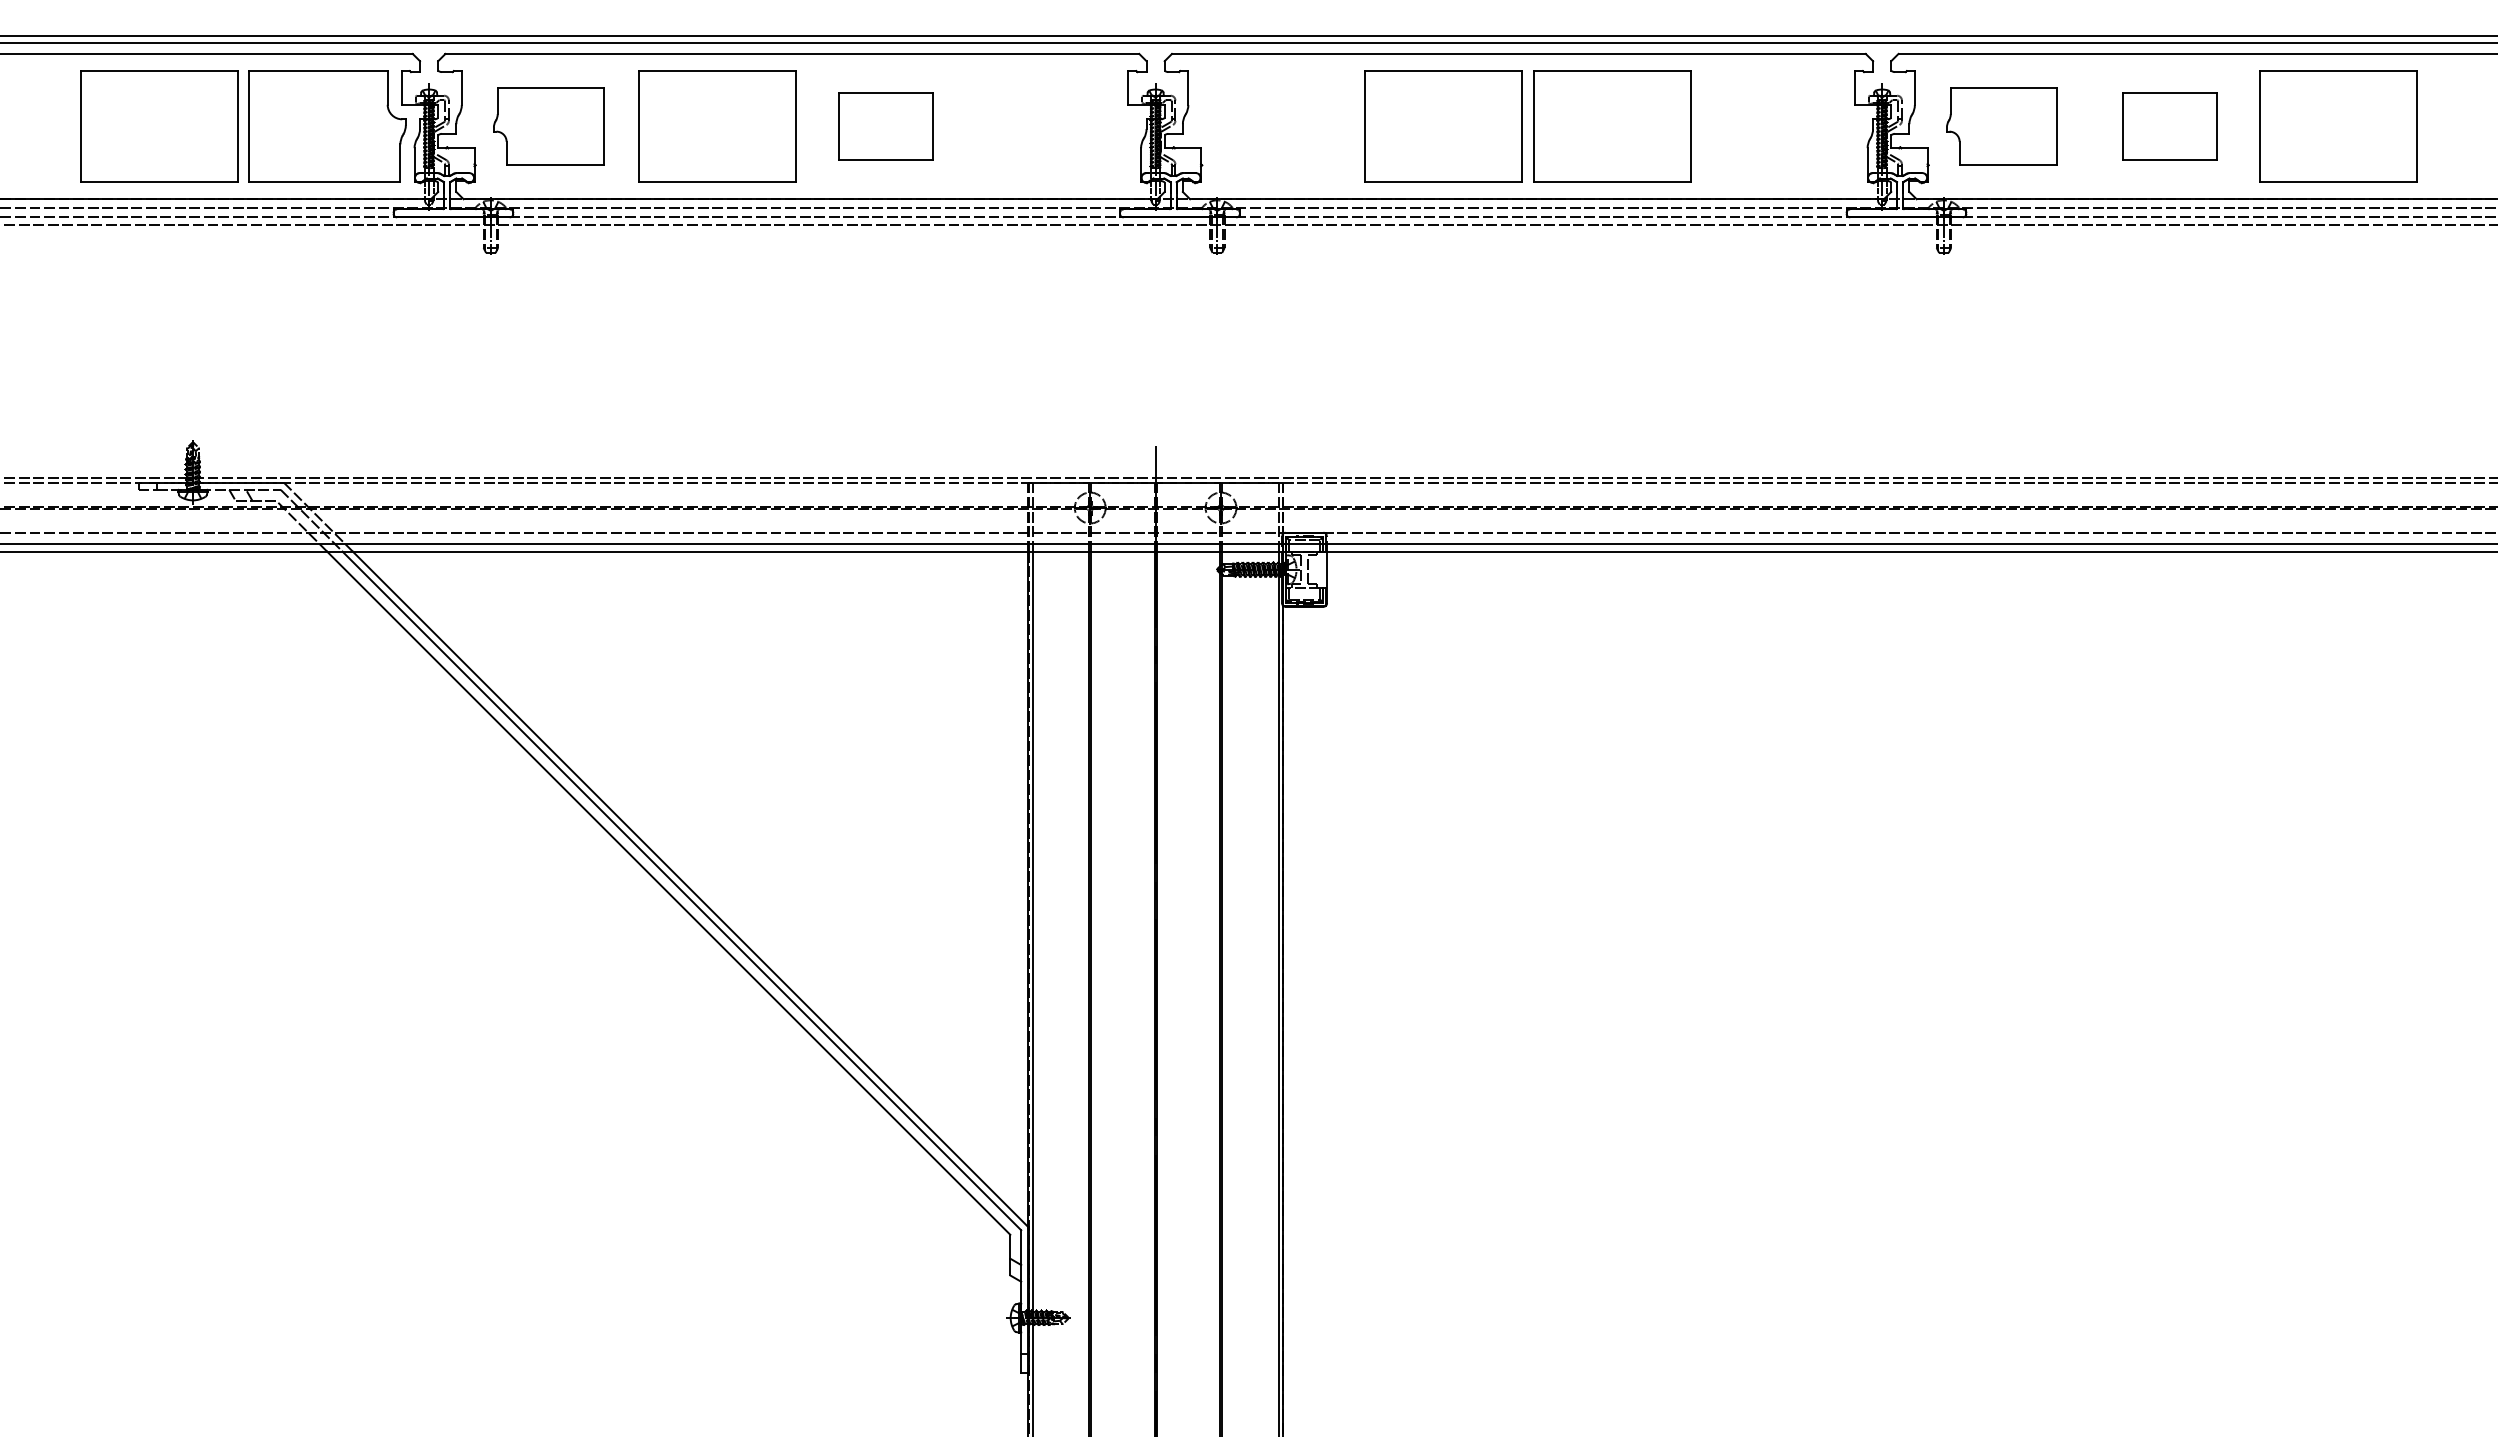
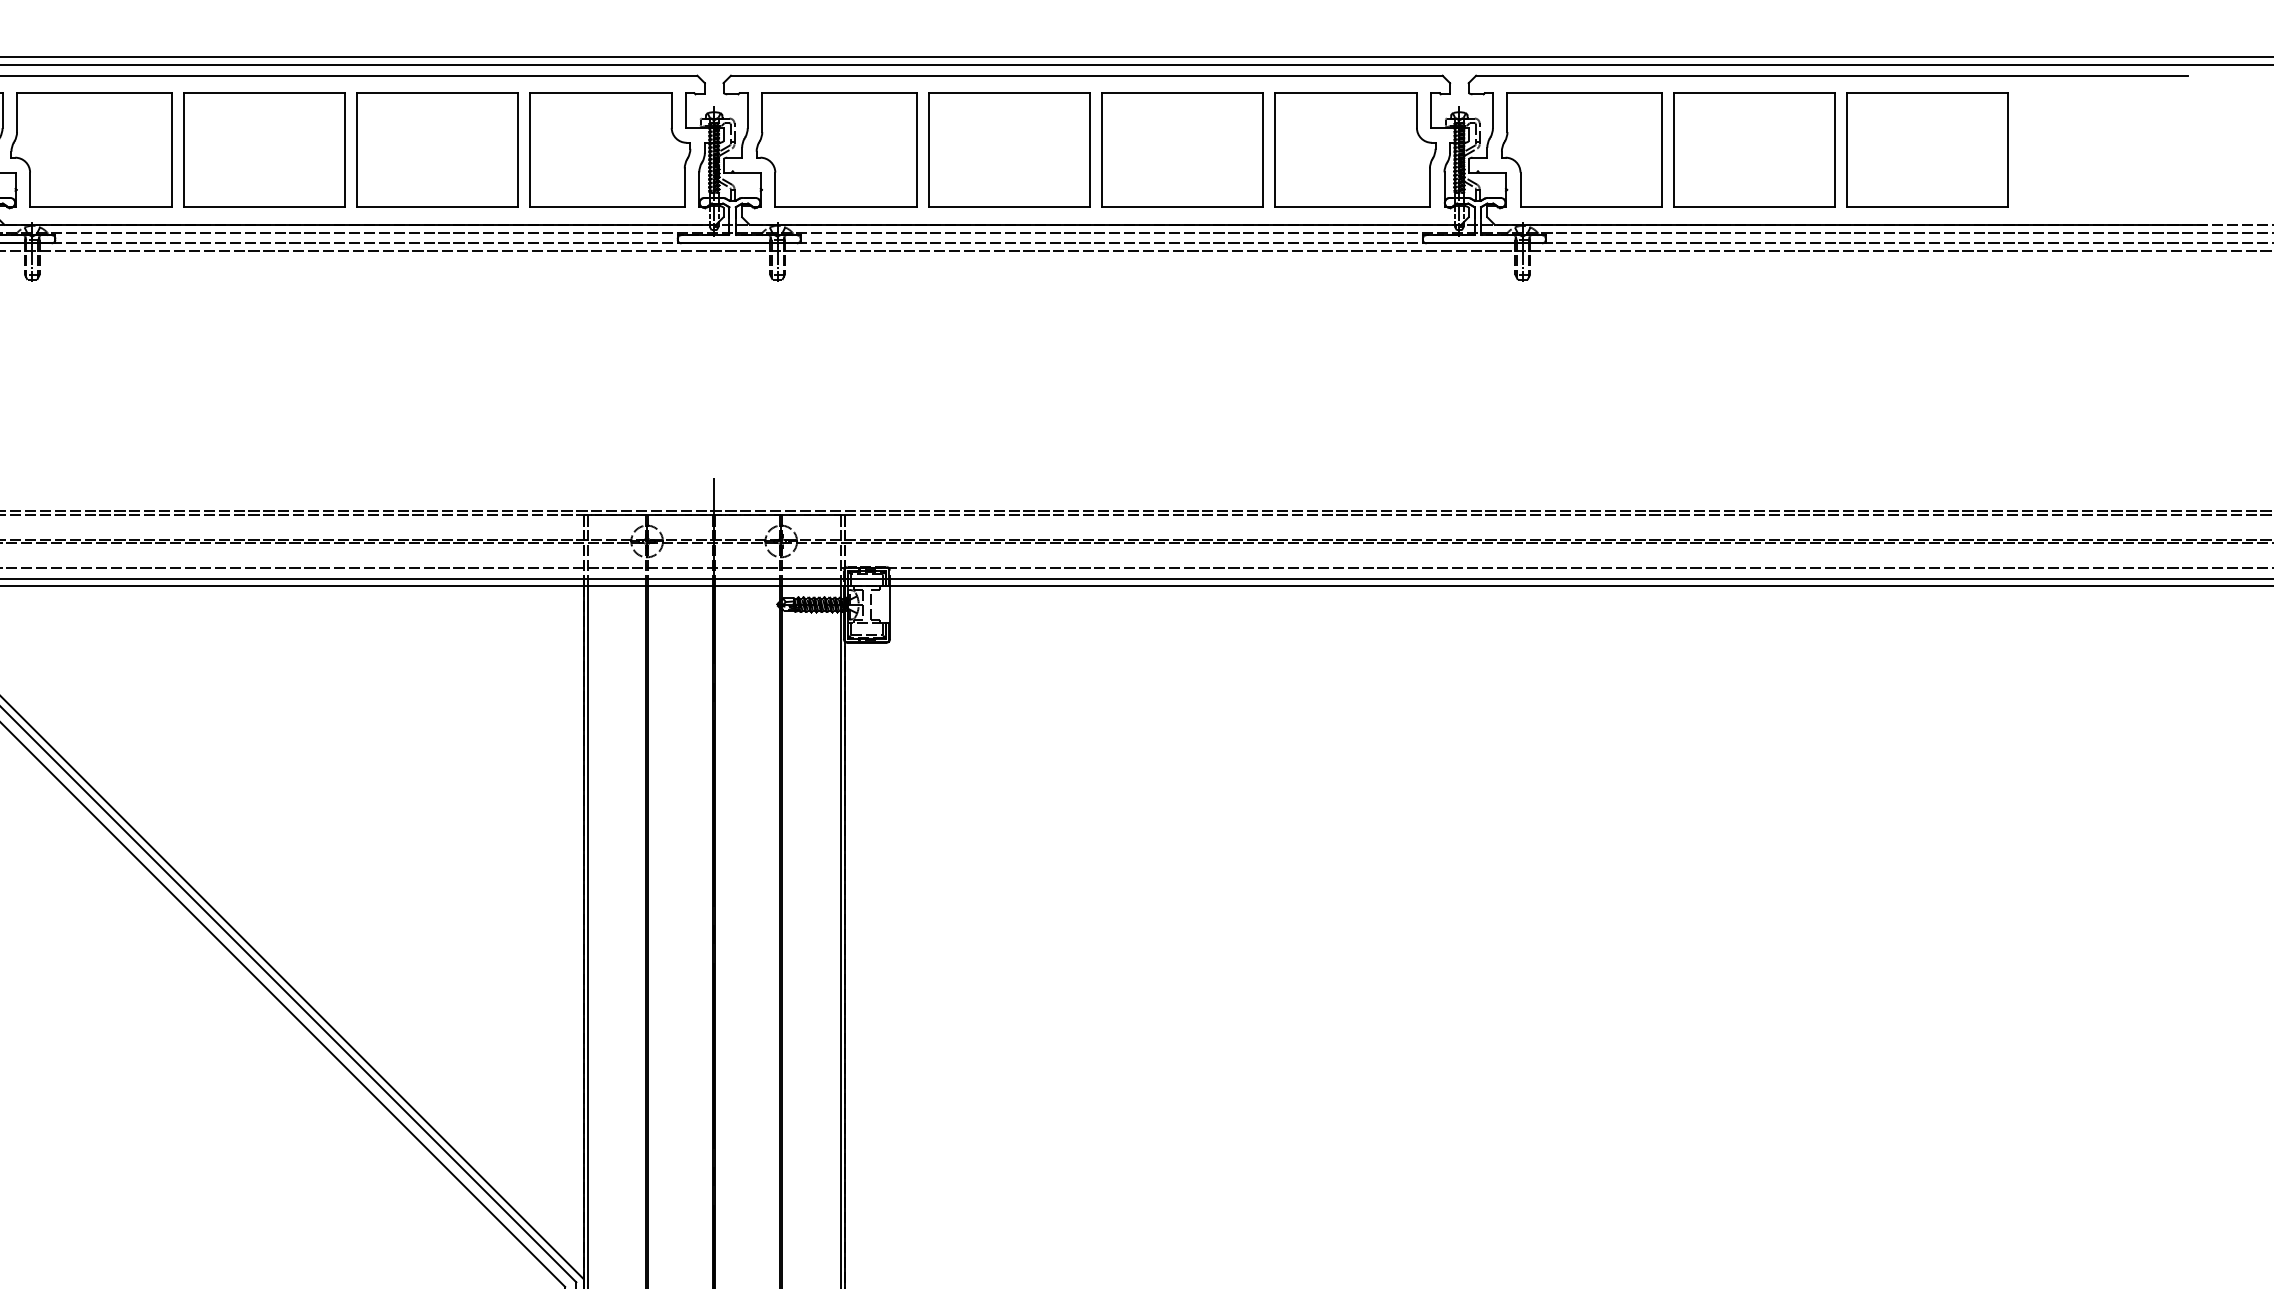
part: (548, 126) -> (91, 150), size x1.43
part: (885, 126) -> (437, 150), size x1.67
part: (1054, 126) -> (610, 150), added
part: (1275, 126) -> (837, 150), added
part: (1780, 126) -> (1355, 150), added
part: (2001, 126) -> (1581, 150), size x1.43
part: (2170, 126) -> (1755, 150), size x1.67

